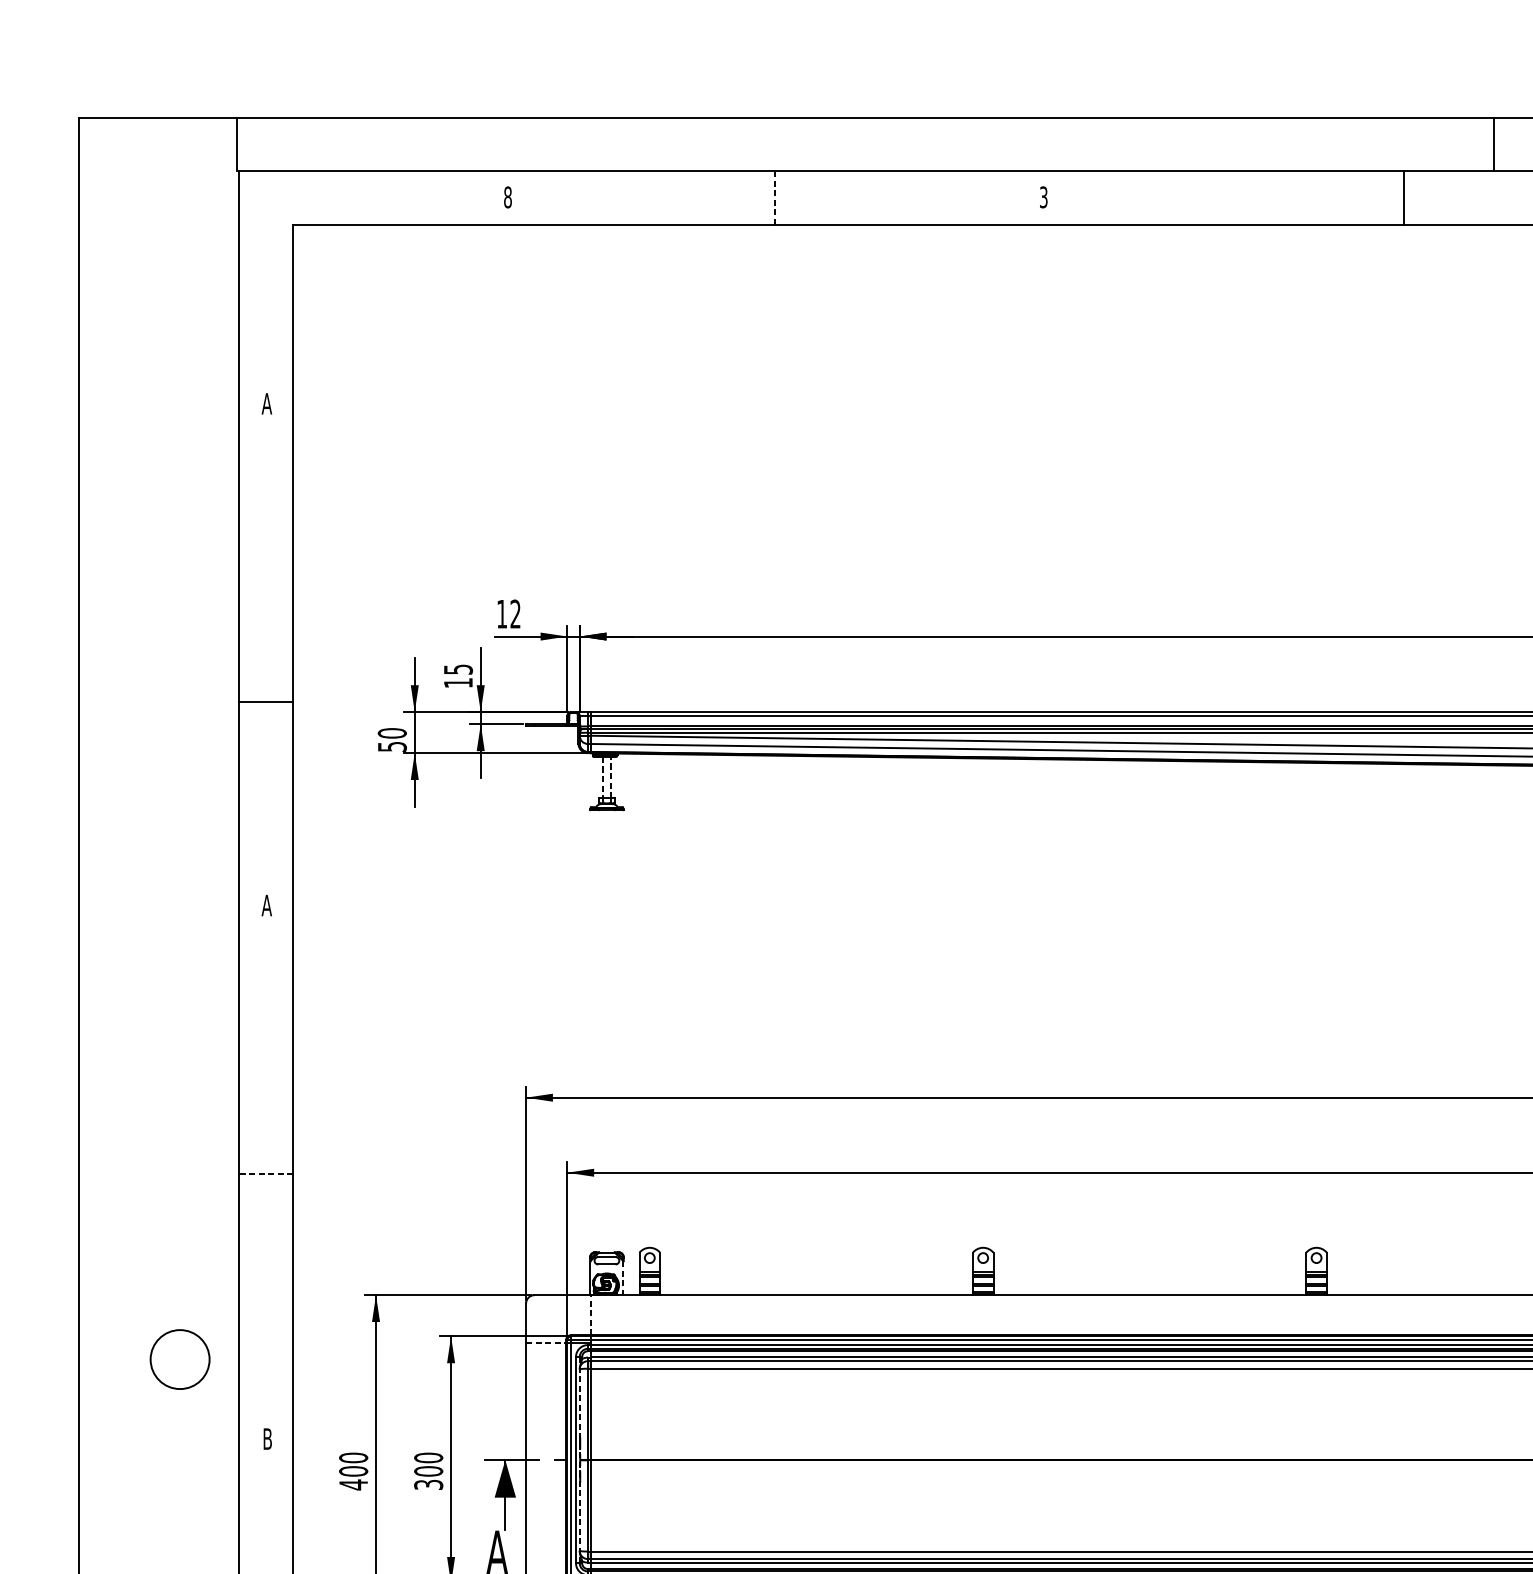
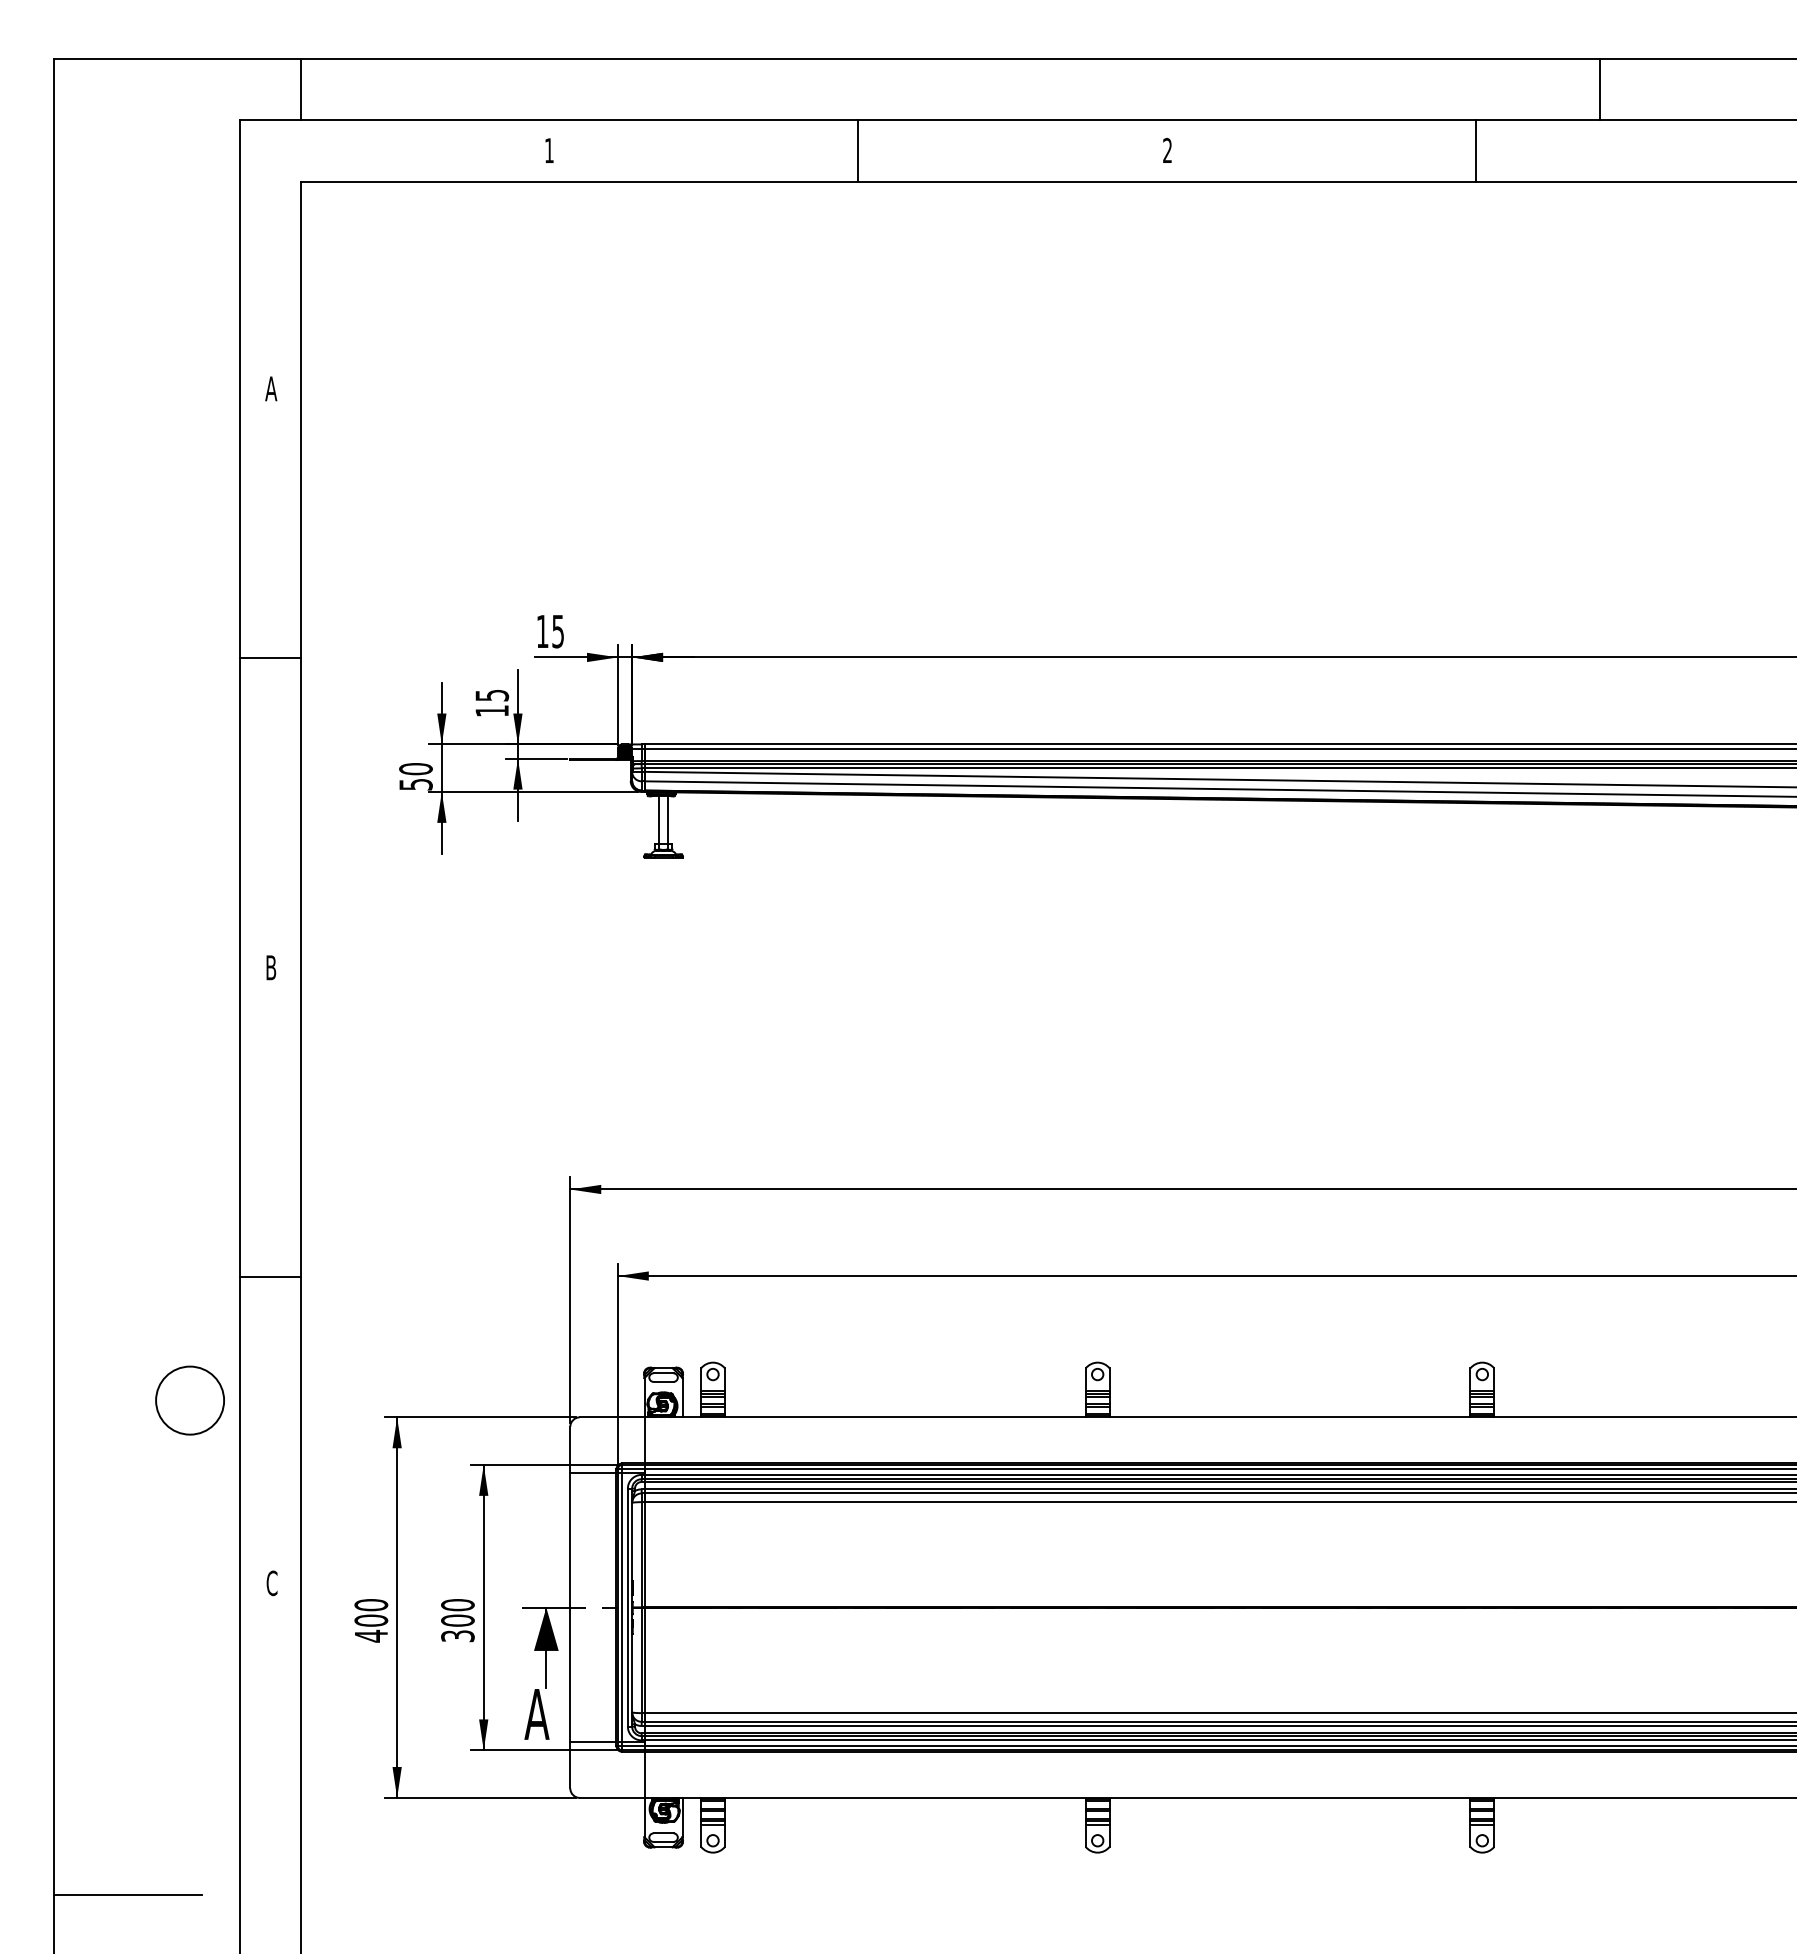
line: (236, 144) -> (301, 89), moved
line: (1494, 144) -> (1600, 89), moved
text: (507, 197) -> (548, 150), 8 -> 1
text: (1043, 197) -> (1167, 150), 3 -> 2
line: (775, 198) -> (858, 151), dashed -> solid
line: (1404, 198) -> (1476, 151), moved
text: (515, 614) -> (557, 631), 12 -> 15
line: (266, 701) -> (270, 658), moved
hatch: (573, 718) -> (624, 751), added
line: (602, 777) -> (658, 820), dashed -> solid
line: (611, 777) -> (668, 820), dashed -> solid
text: (267, 905) -> (271, 967), A -> B
line: (266, 1173) -> (270, 1276), dashed -> solid
line: (623, 1278) -> (682, 1397), dashed -> solid
line: (591, 1314) -> (645, 1439), dashed -> solid
line: (546, 1343) -> (593, 1473), dashed -> solid
circle: (179, 1359) -> (189, 1400), moved
text: (267, 1439) -> (271, 1583), B -> C
line: (580, 1460) -> (632, 1607), dashed -> solid

